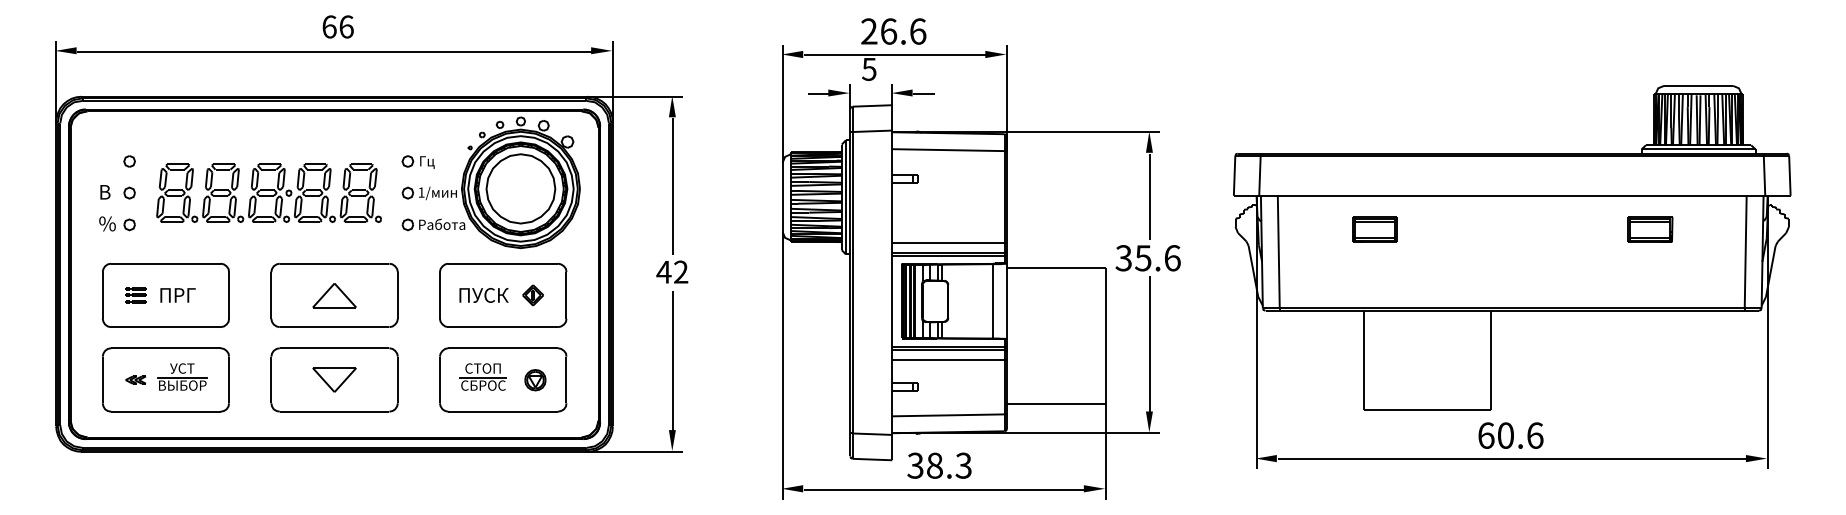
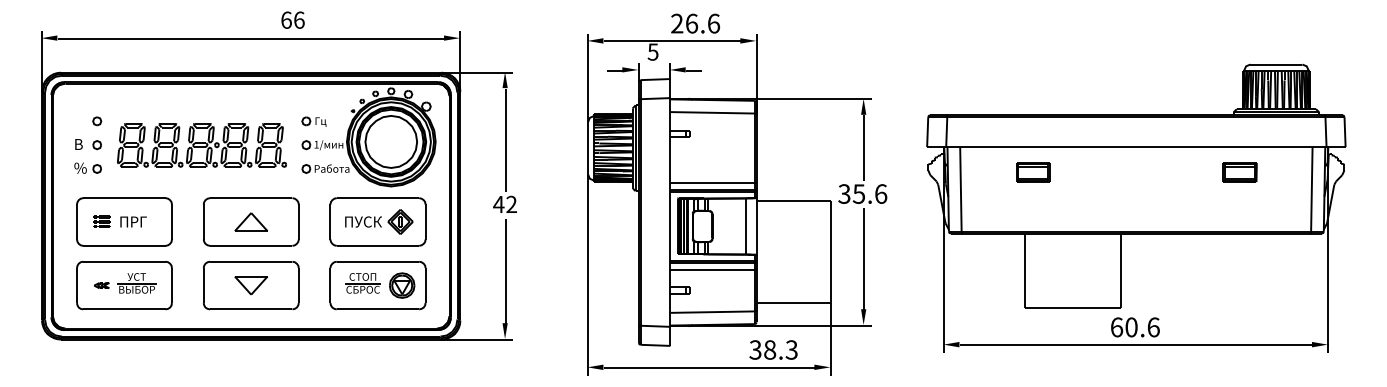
text: (337, 26) -> (292, 19), moved
text: (893, 31) -> (695, 23), moved
part: (532, 295) -> (400, 222), size x1.6
part: (535, 380) -> (402, 285), size x1.6
text: (939, 465) -> (773, 349), moved

